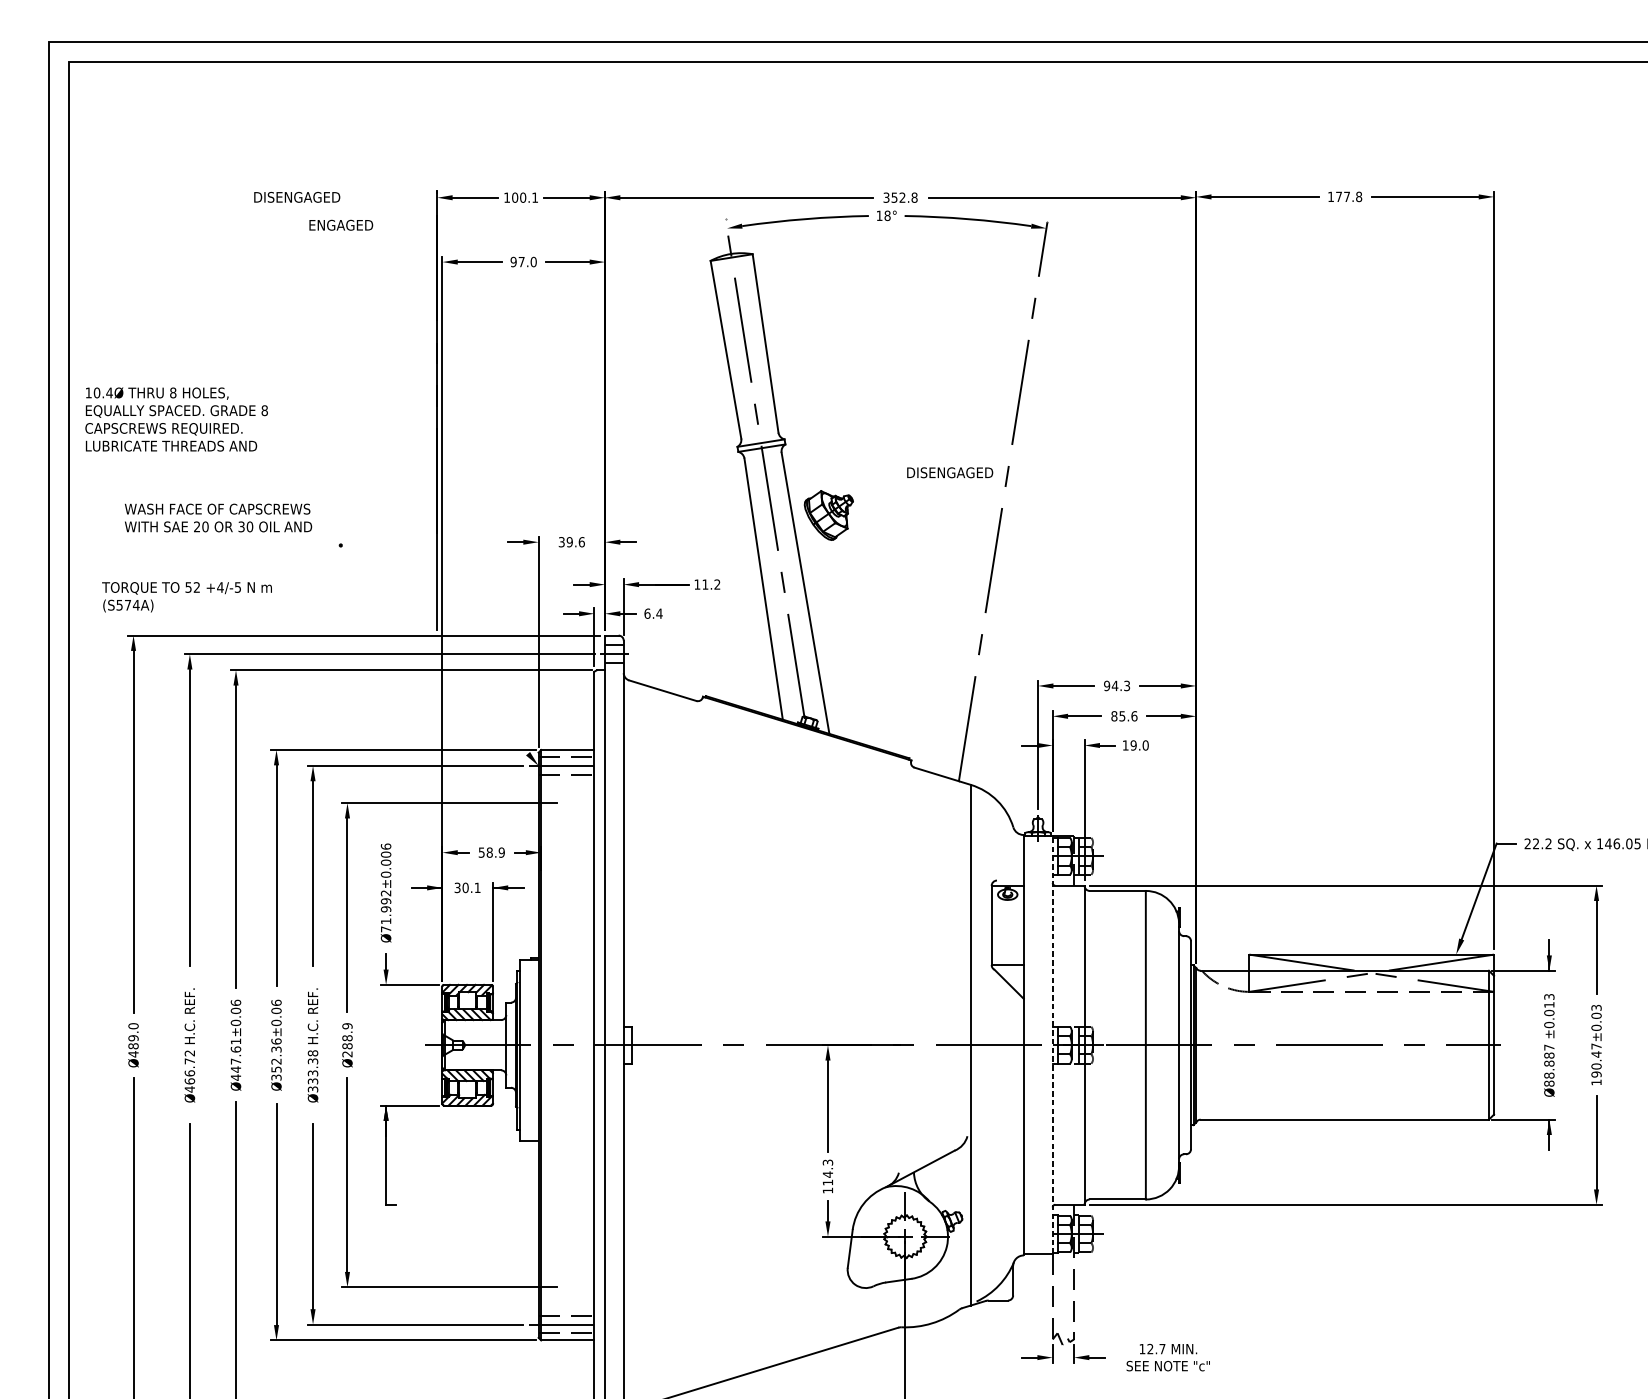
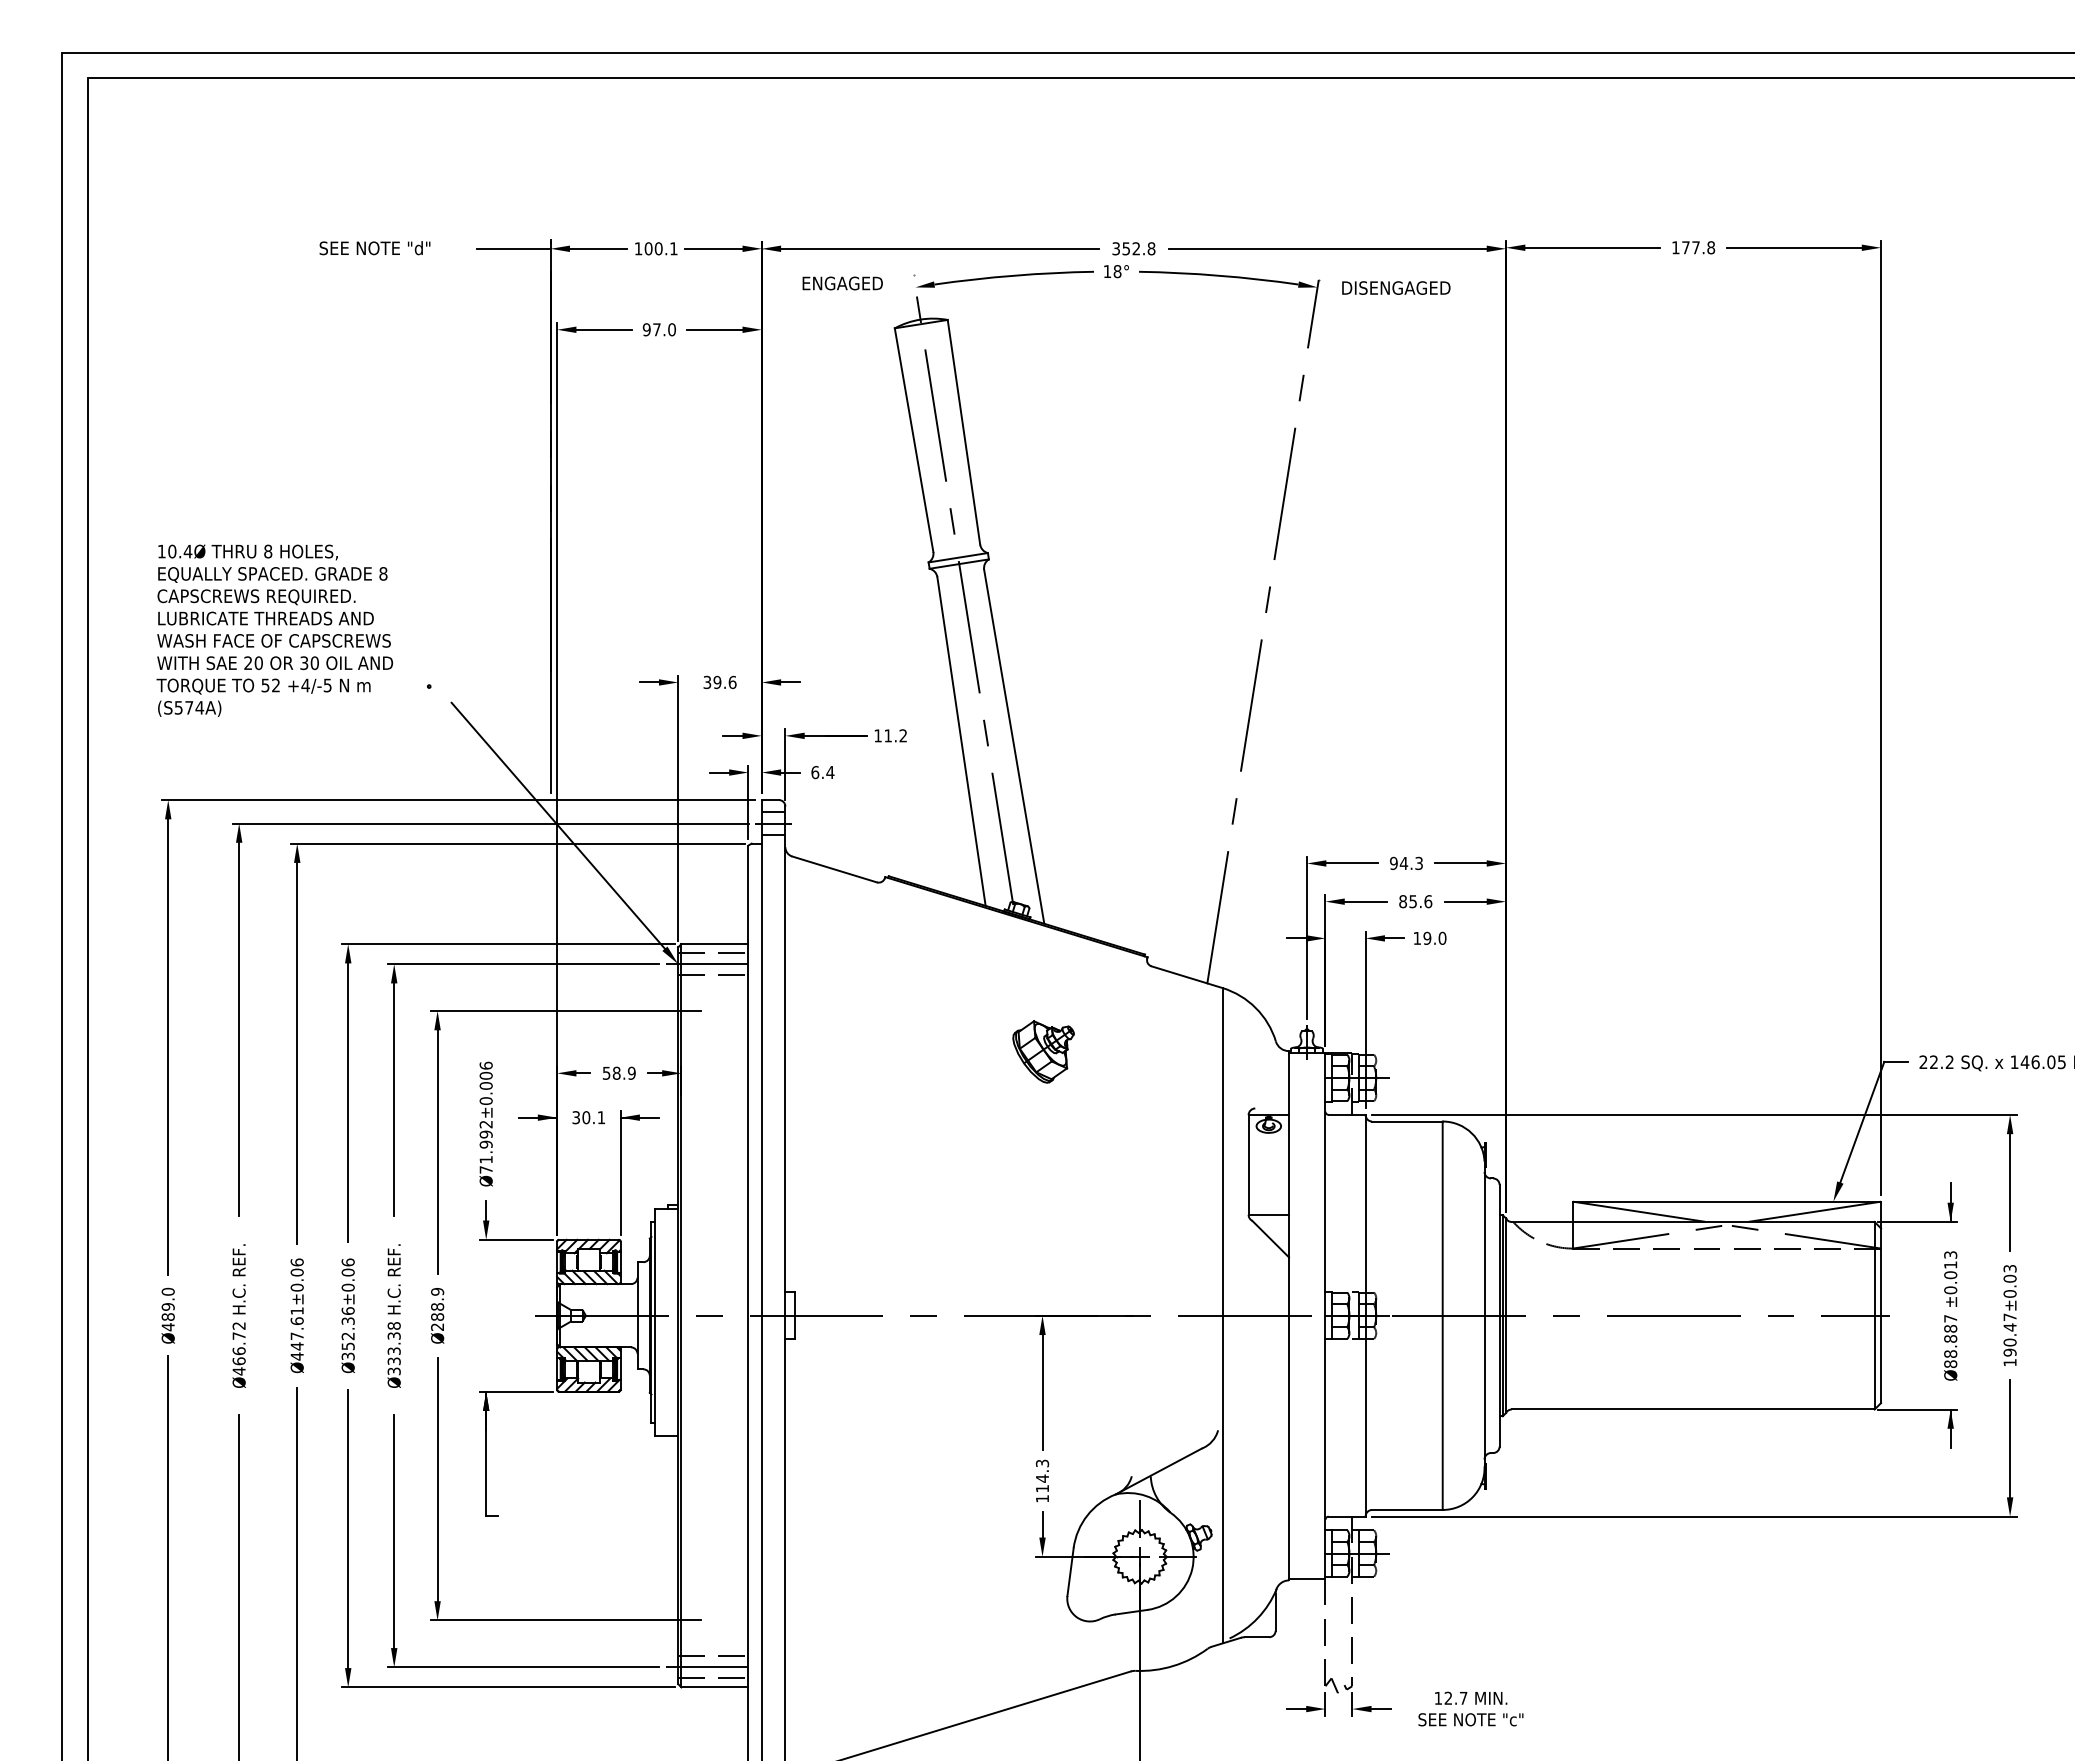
text: (297, 197) -> (374, 248), DISENGAGED -> SEE NOTE "d"
line: (407, 197) -> (513, 248), added
text: (341, 225) -> (842, 283), moved
text: (176, 419) -> (272, 584), moved
text: (950, 472) -> (1396, 287), moved
part: (828, 515) -> (1043, 1051), moved
text: (186, 597) -> (263, 697), moved
line: (442, 655) -> (557, 825), added
line: (1052, 1045) -> (1325, 1315), dashed -> solid

